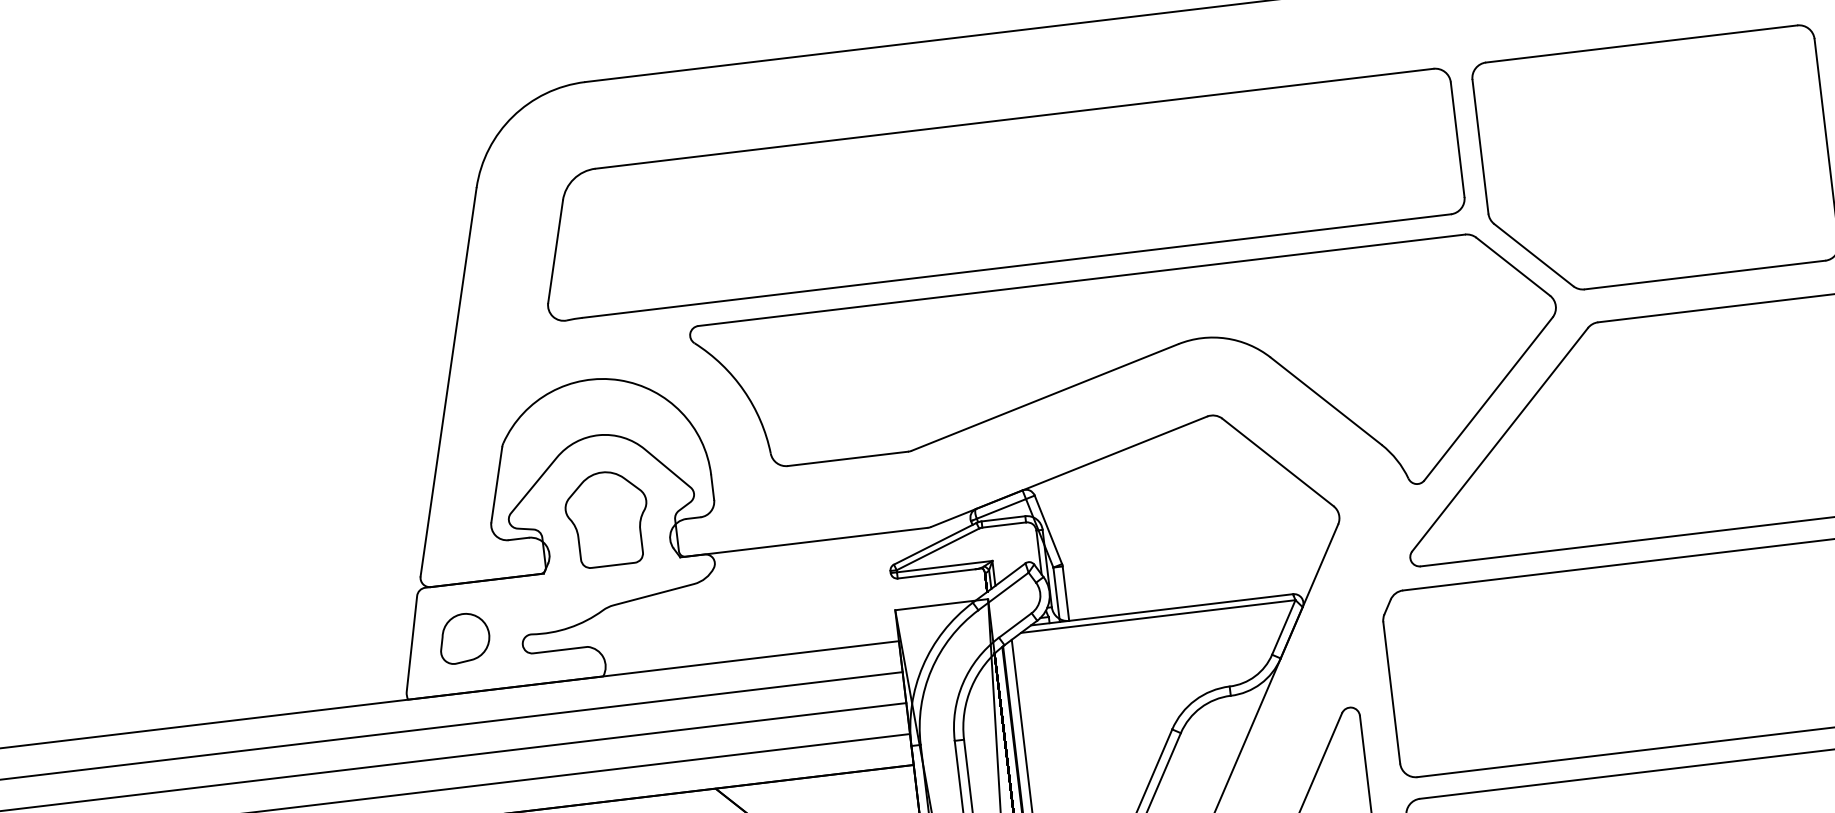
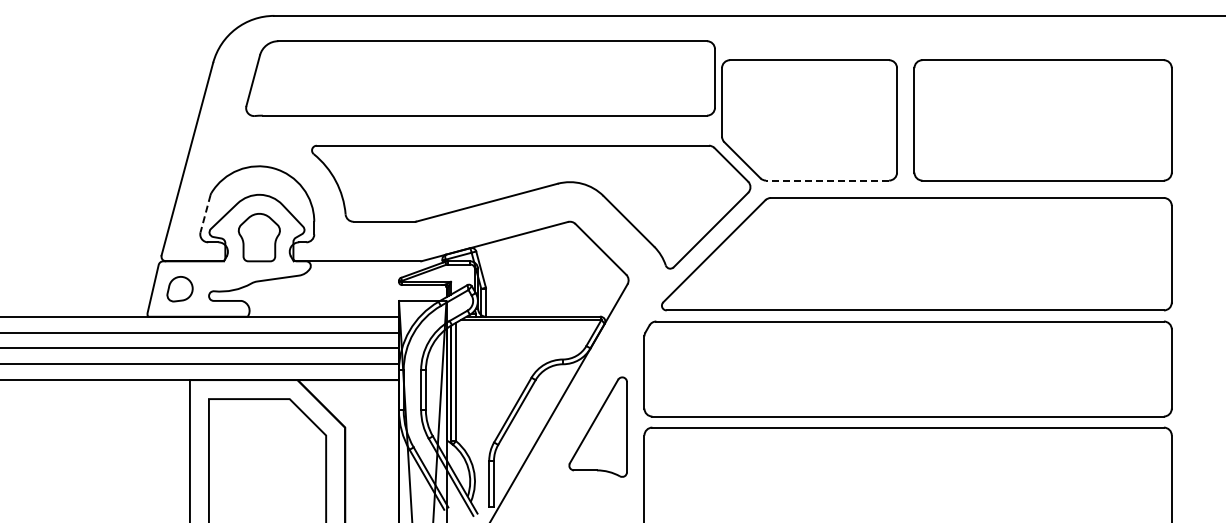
part: (999, 194) -> (480, 78), moved
line: (1704, 274) -> (827, 180), solid -> dashed
line: (496, 486) -> (205, 214), solid -> dashed

